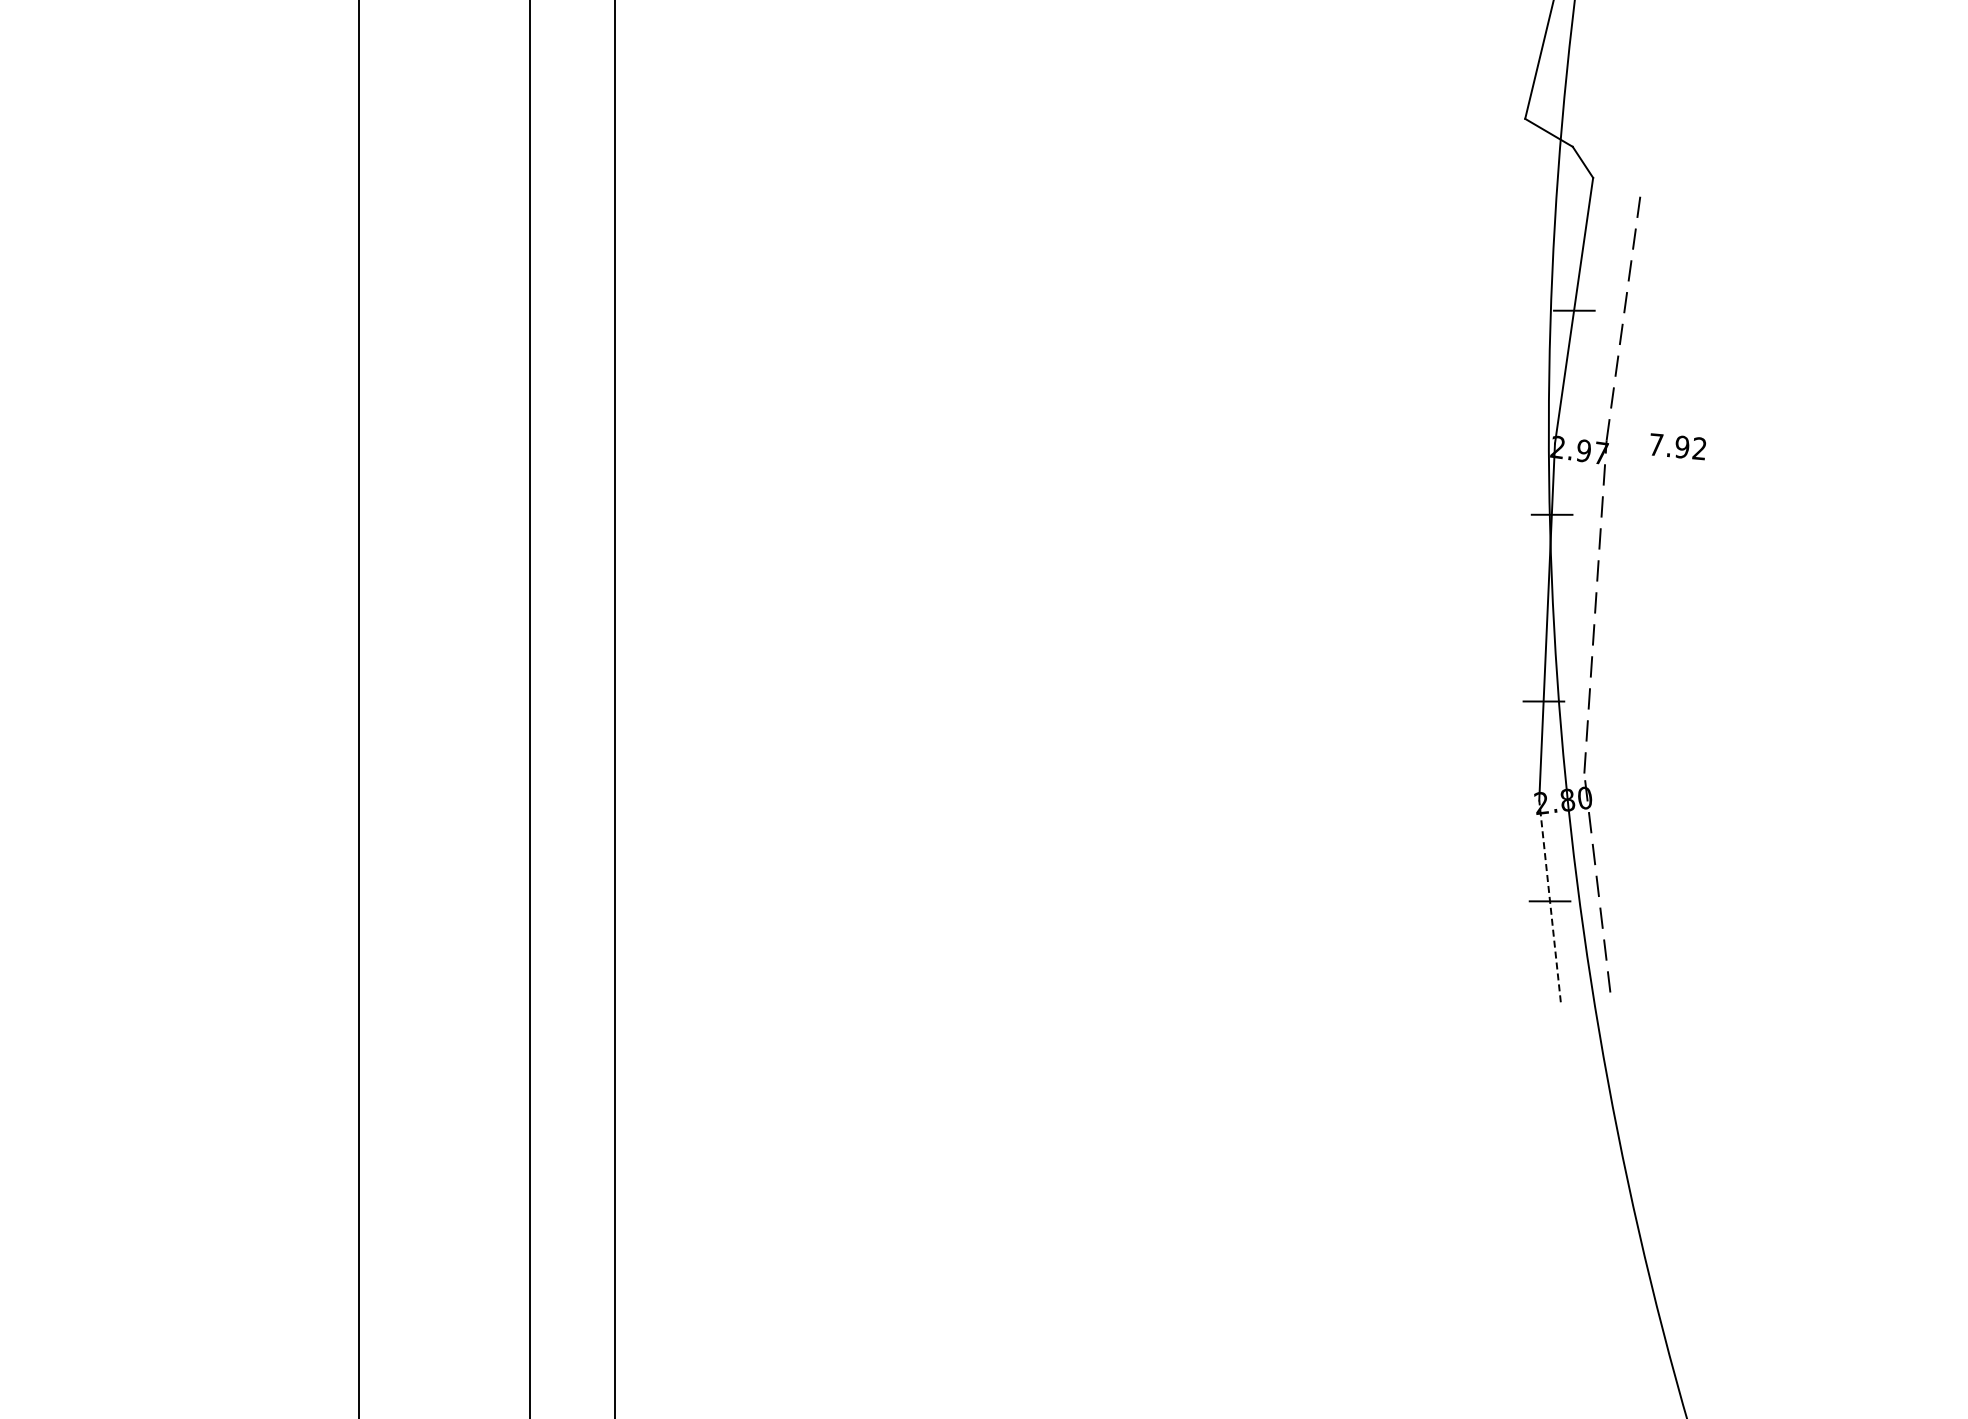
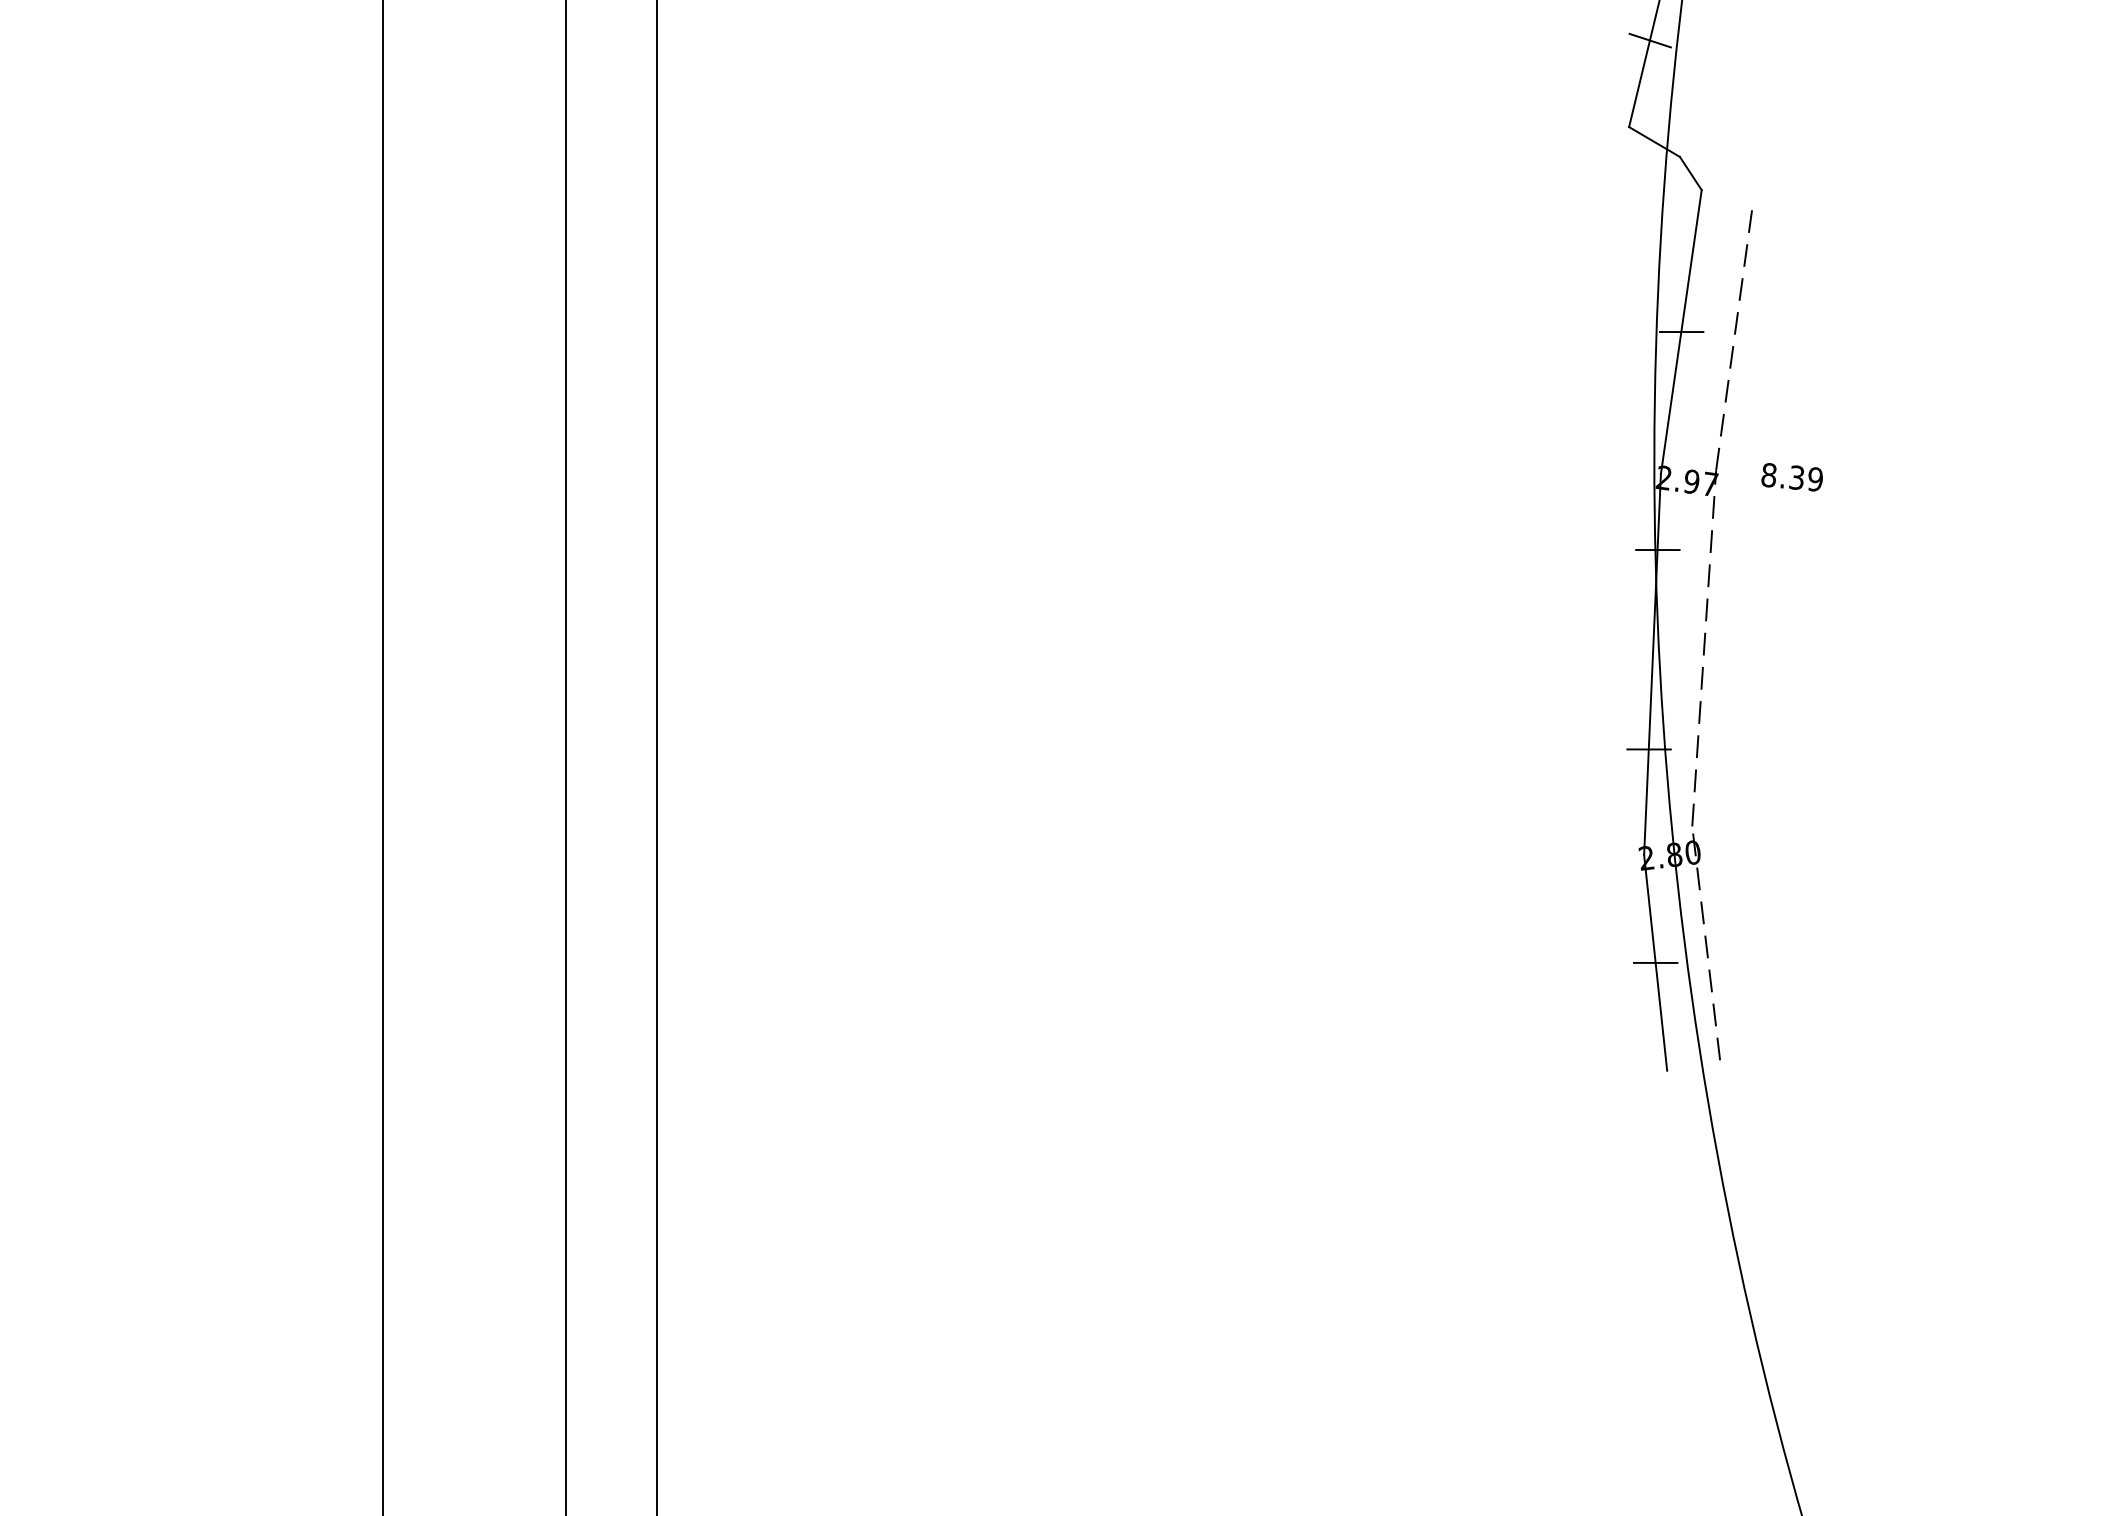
line: (1544, 37) -> (1649, 40), added
text: (1677, 446) -> (1791, 477), 7.92 -> 8.39
line: (1550, 901) -> (1656, 963), dashed -> solid

